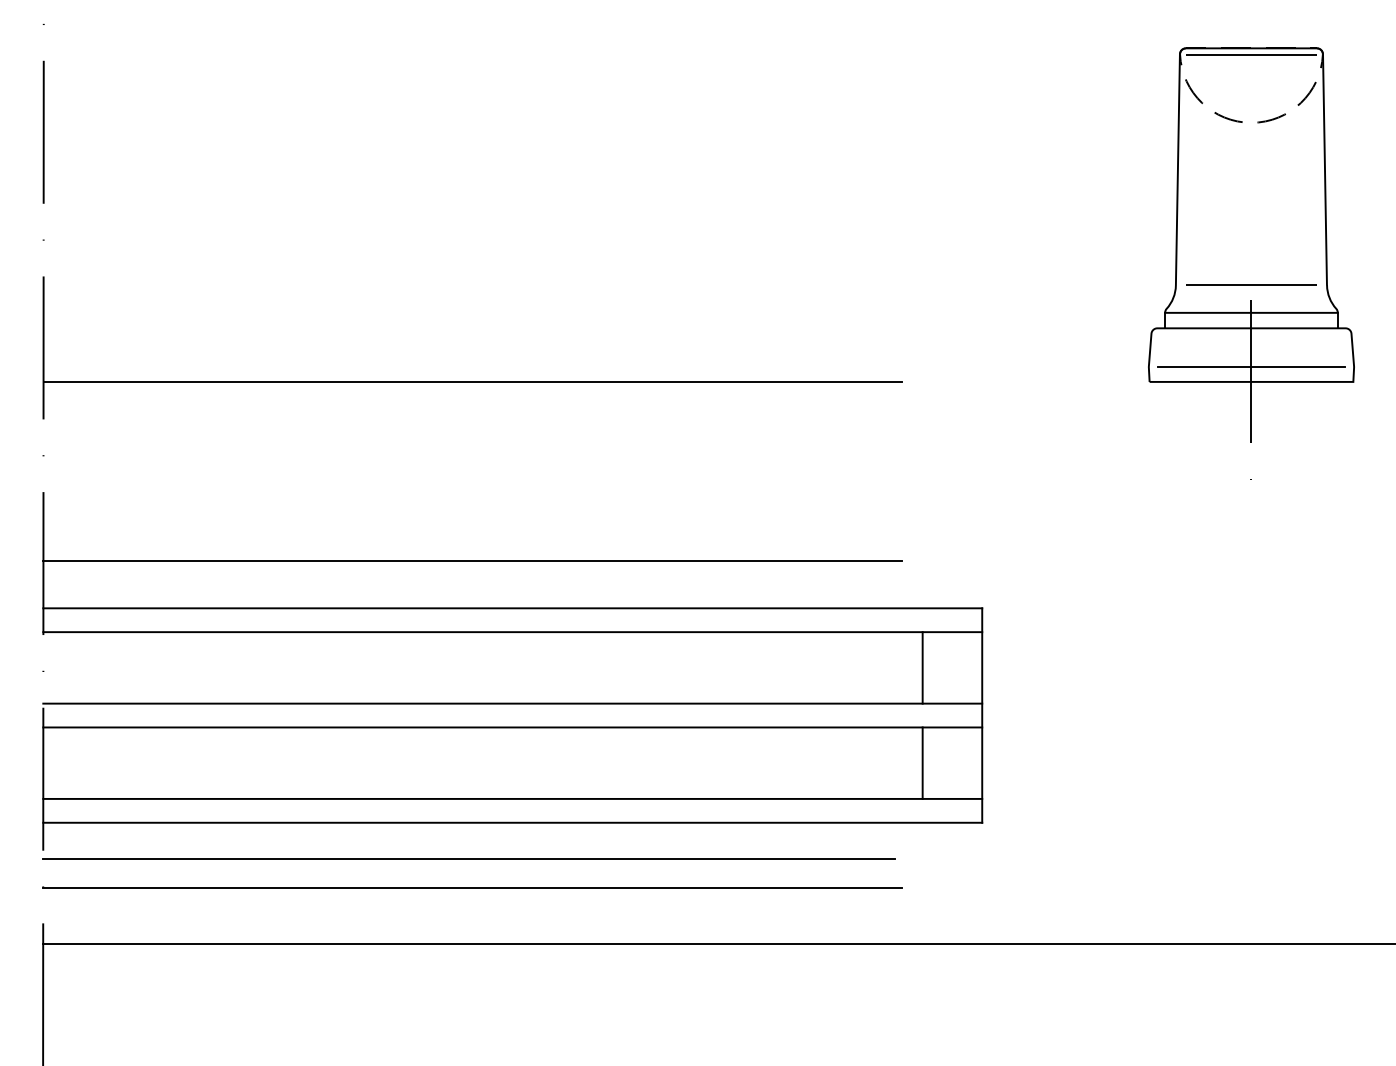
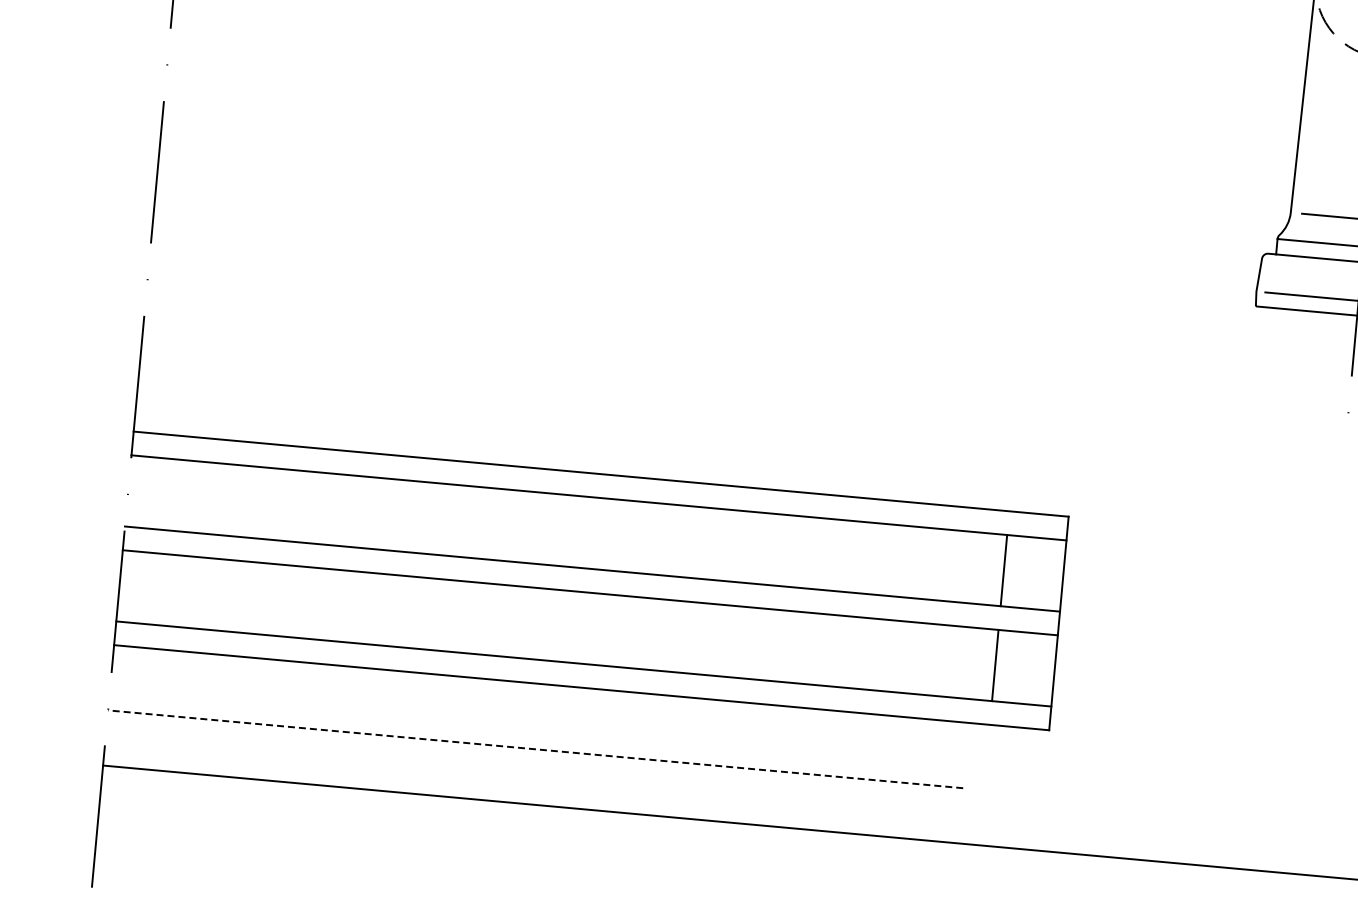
line: (472, 381) -> (581, 244), removed
line: (472, 560) -> (565, 422), removed
line: (468, 858) -> (534, 719), removed
line: (472, 888) -> (535, 749), solid -> dashed

